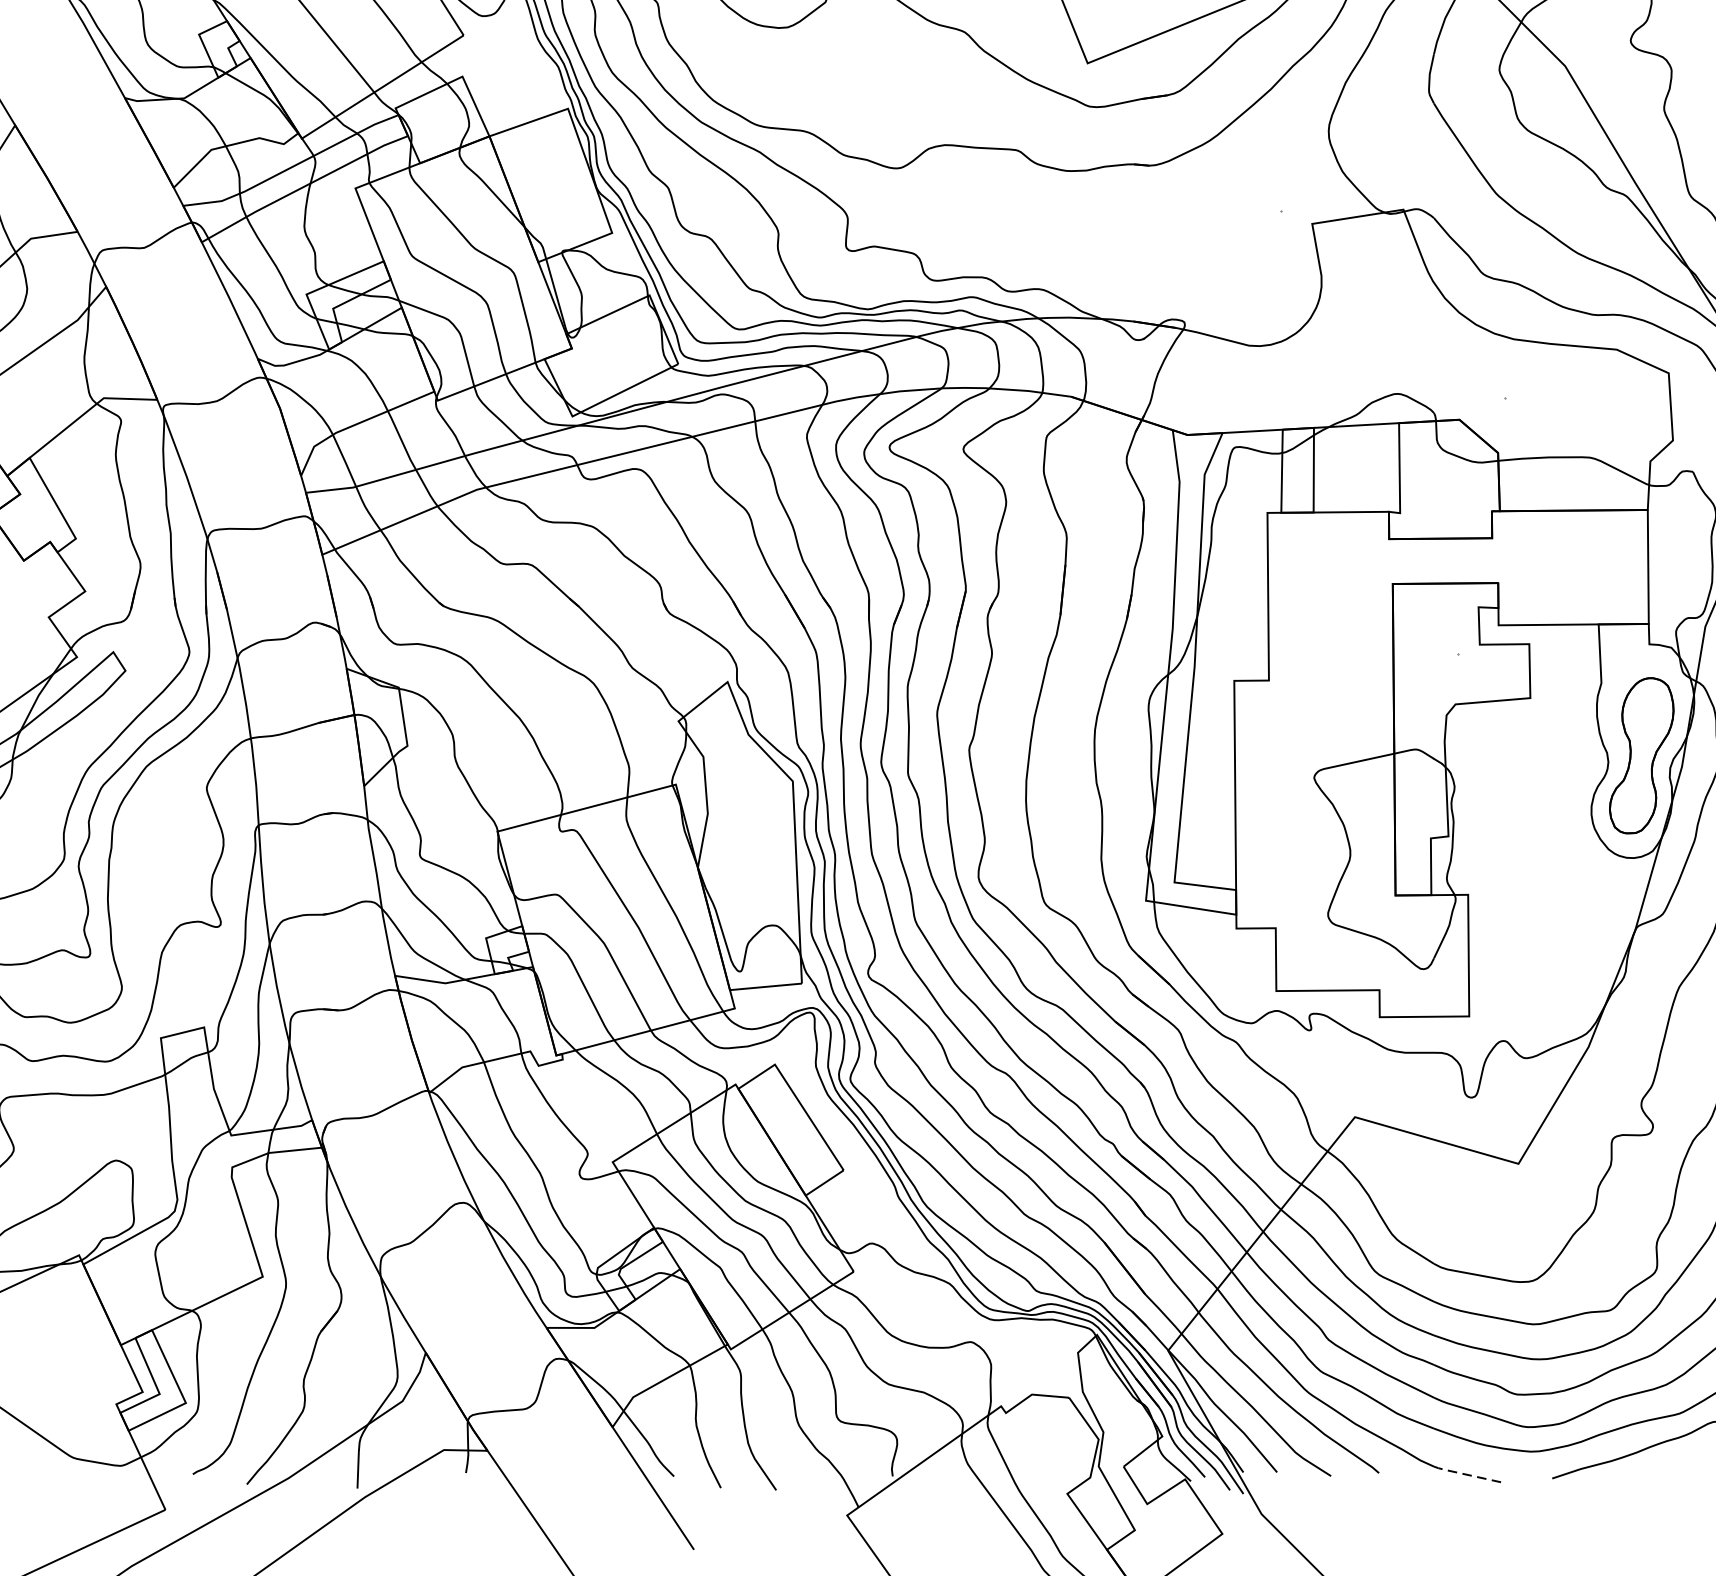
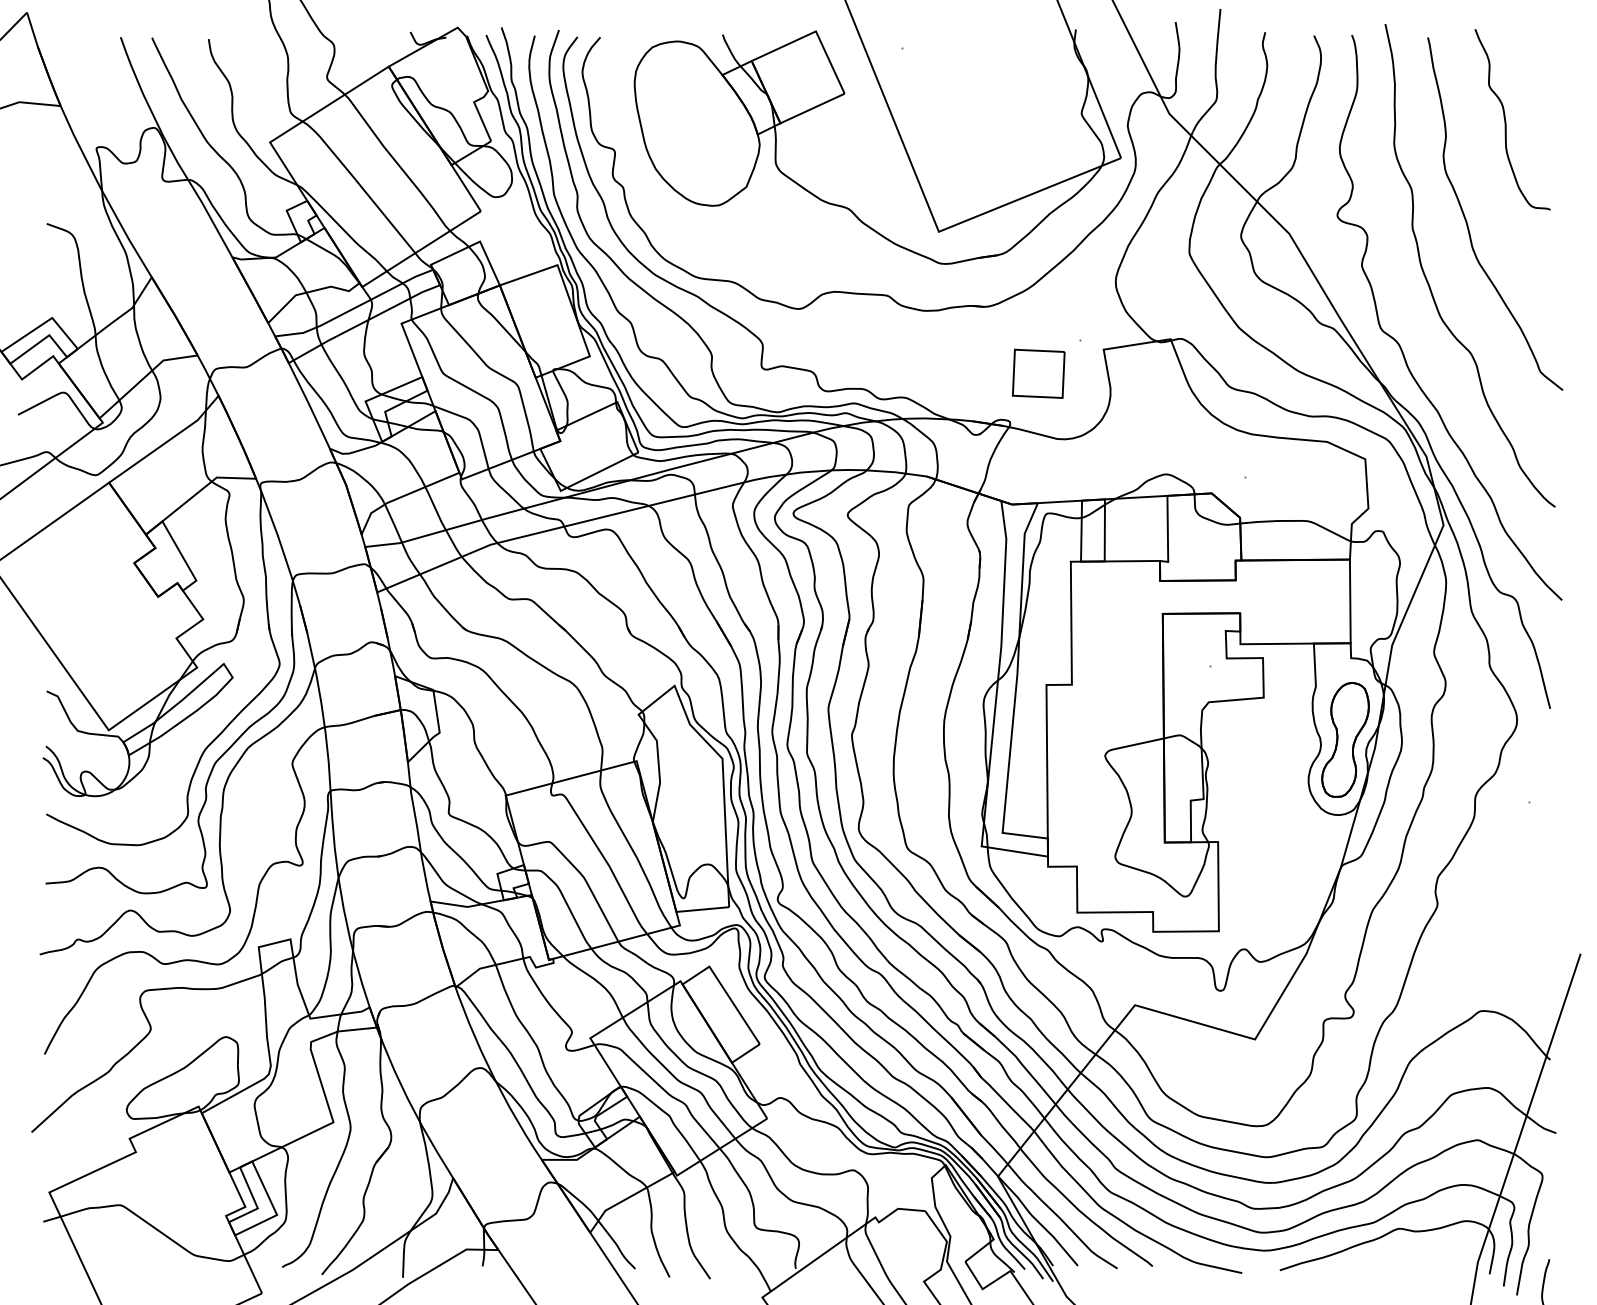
part: (1223, 256) -> (1038, 373), added
line: (1465, 1474) -> (1216, 1267), dashed -> solid

